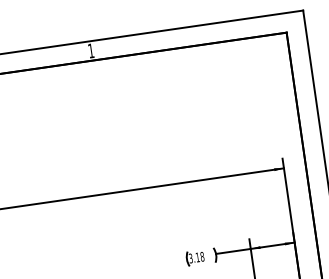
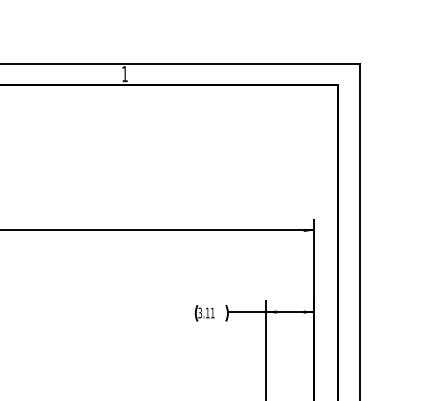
text: (202, 256) -> (212, 312), 3.18 -> 3.11

